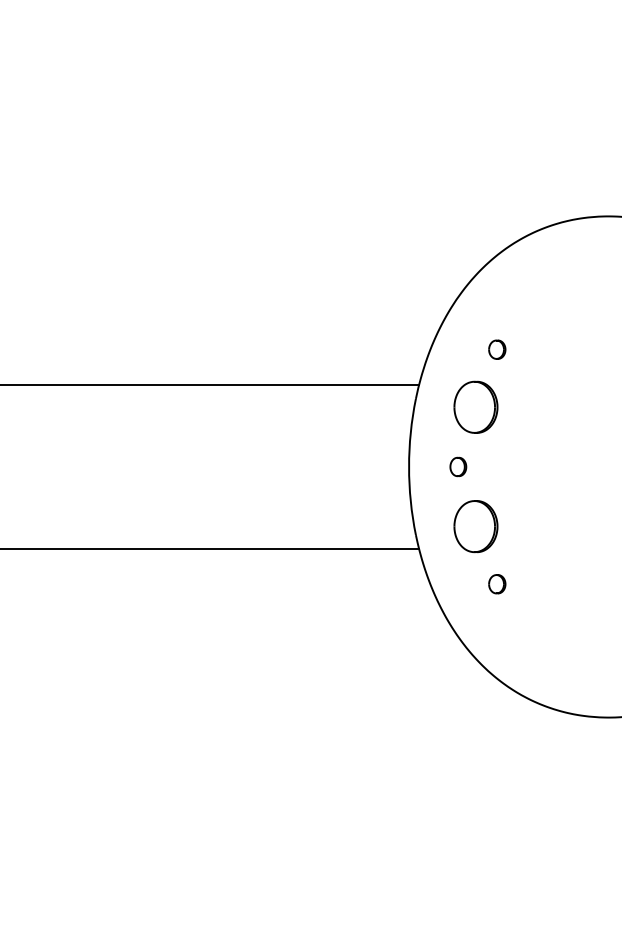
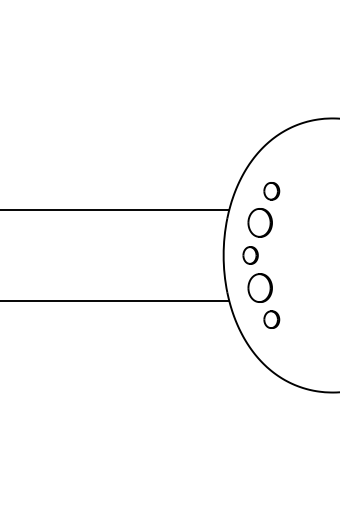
part: (496, 349) -> (271, 191), size x1.67
part: (458, 467) -> (250, 255), size x1.67
part: (496, 584) -> (271, 319), size x1.67

